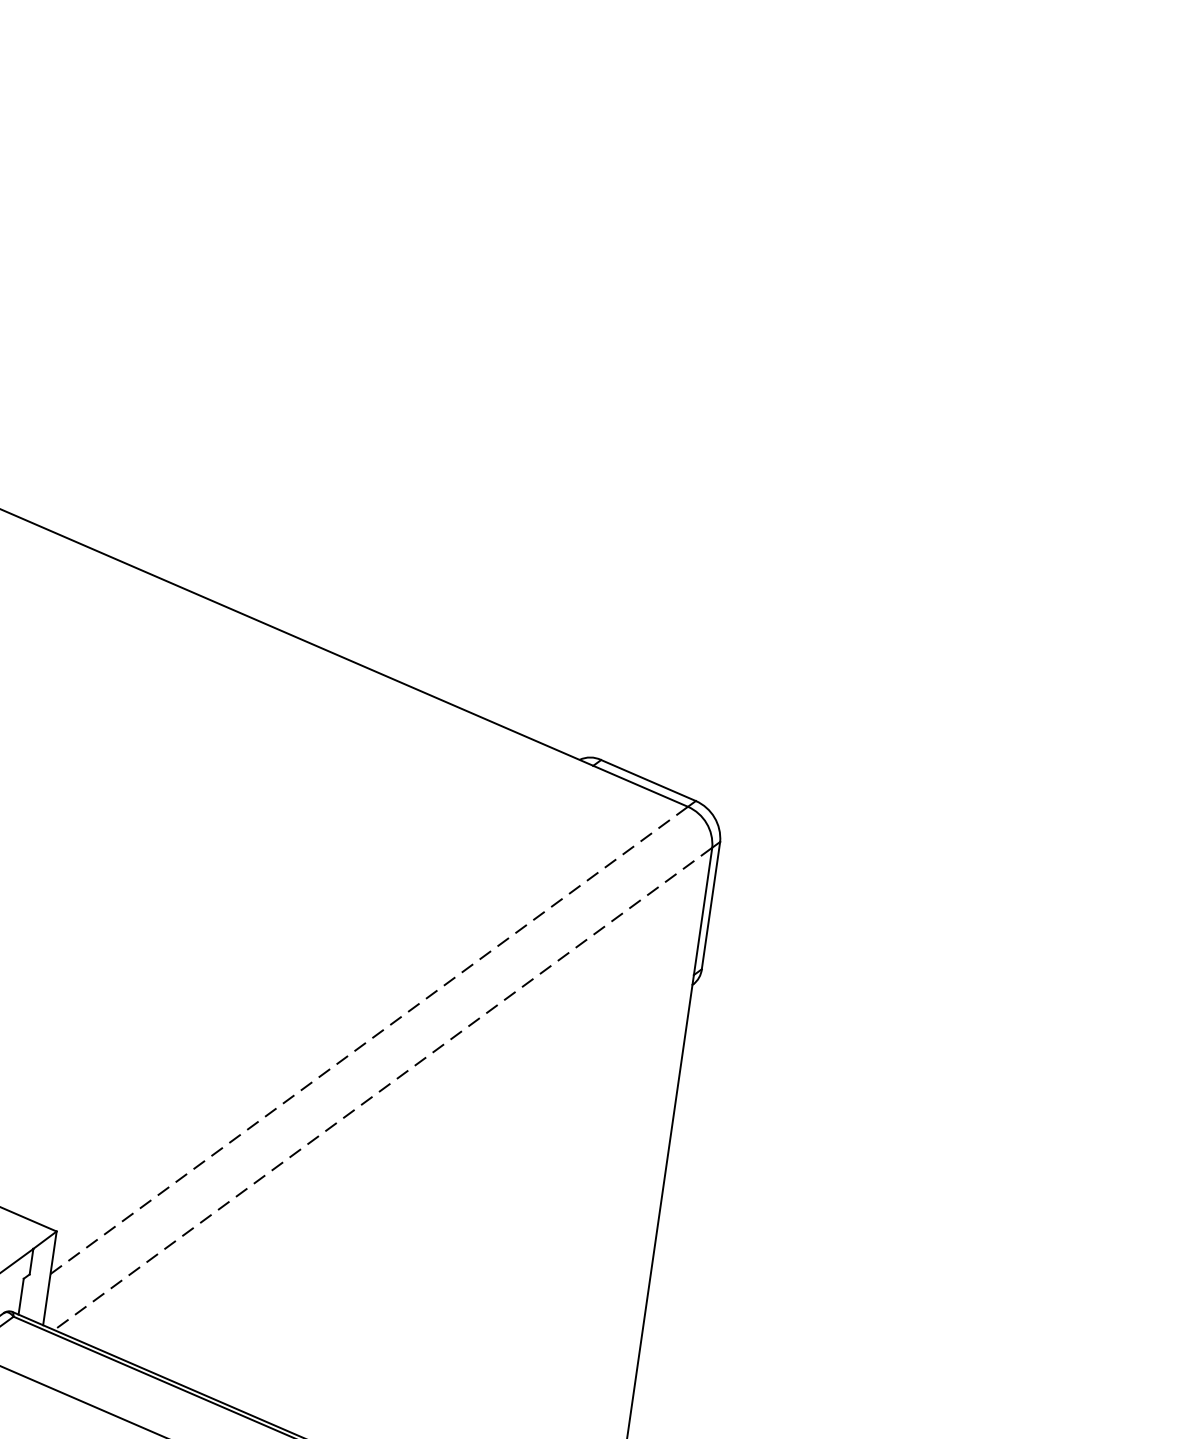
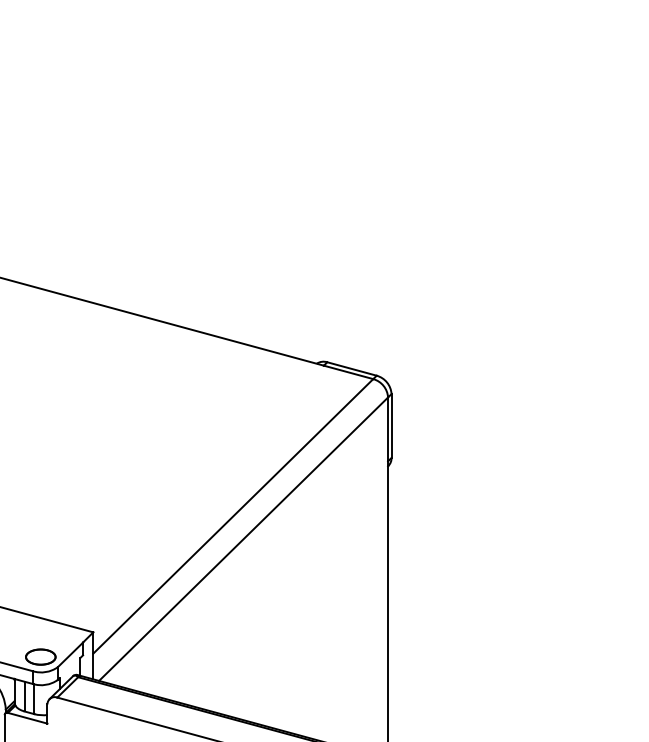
line: (369, 1040) -> (233, 516), dashed -> solid
line: (382, 1089) -> (243, 539), dashed -> solid

